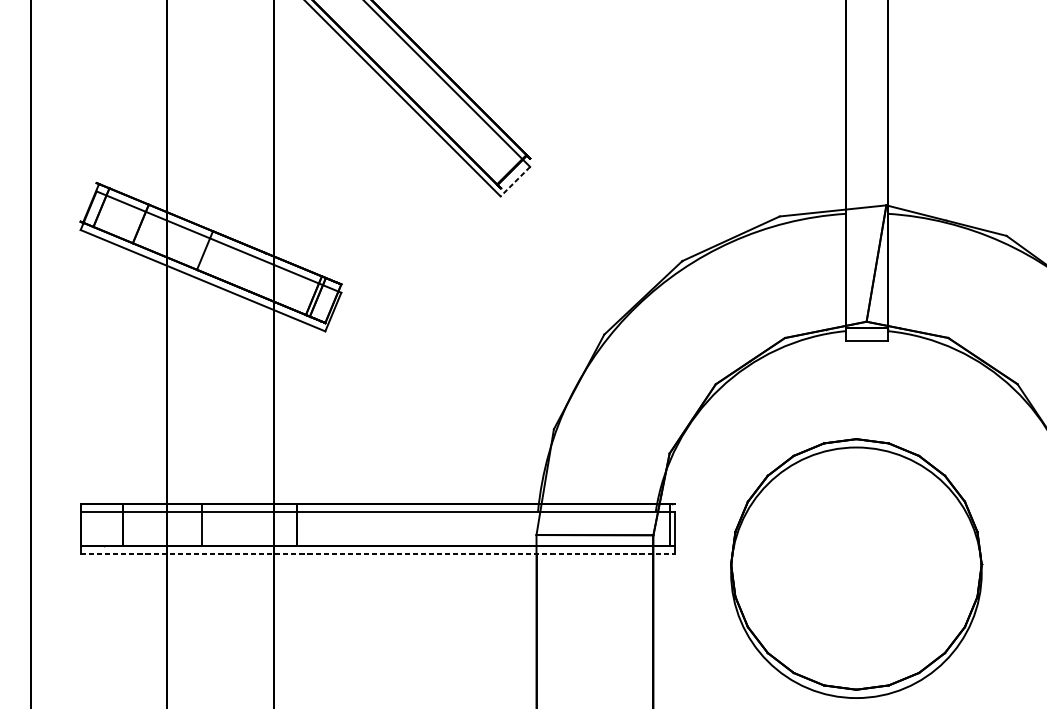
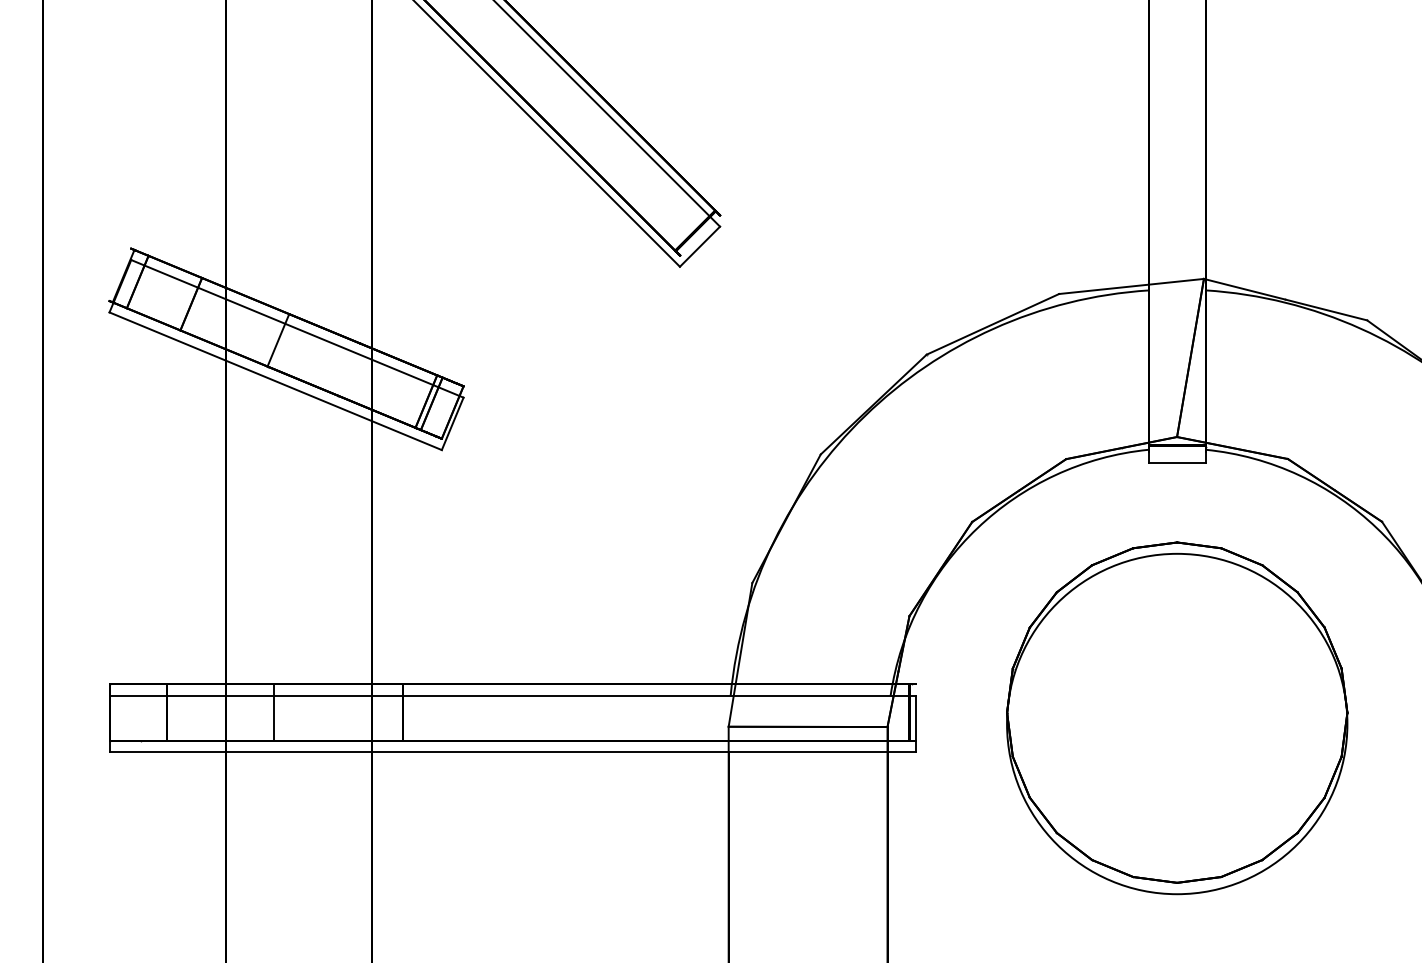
line: (515, 182) -> (699, 247), dashed -> solid
line: (378, 554) -> (513, 752), dashed -> solid
part: (856, 568) -> (1177, 718), moved

